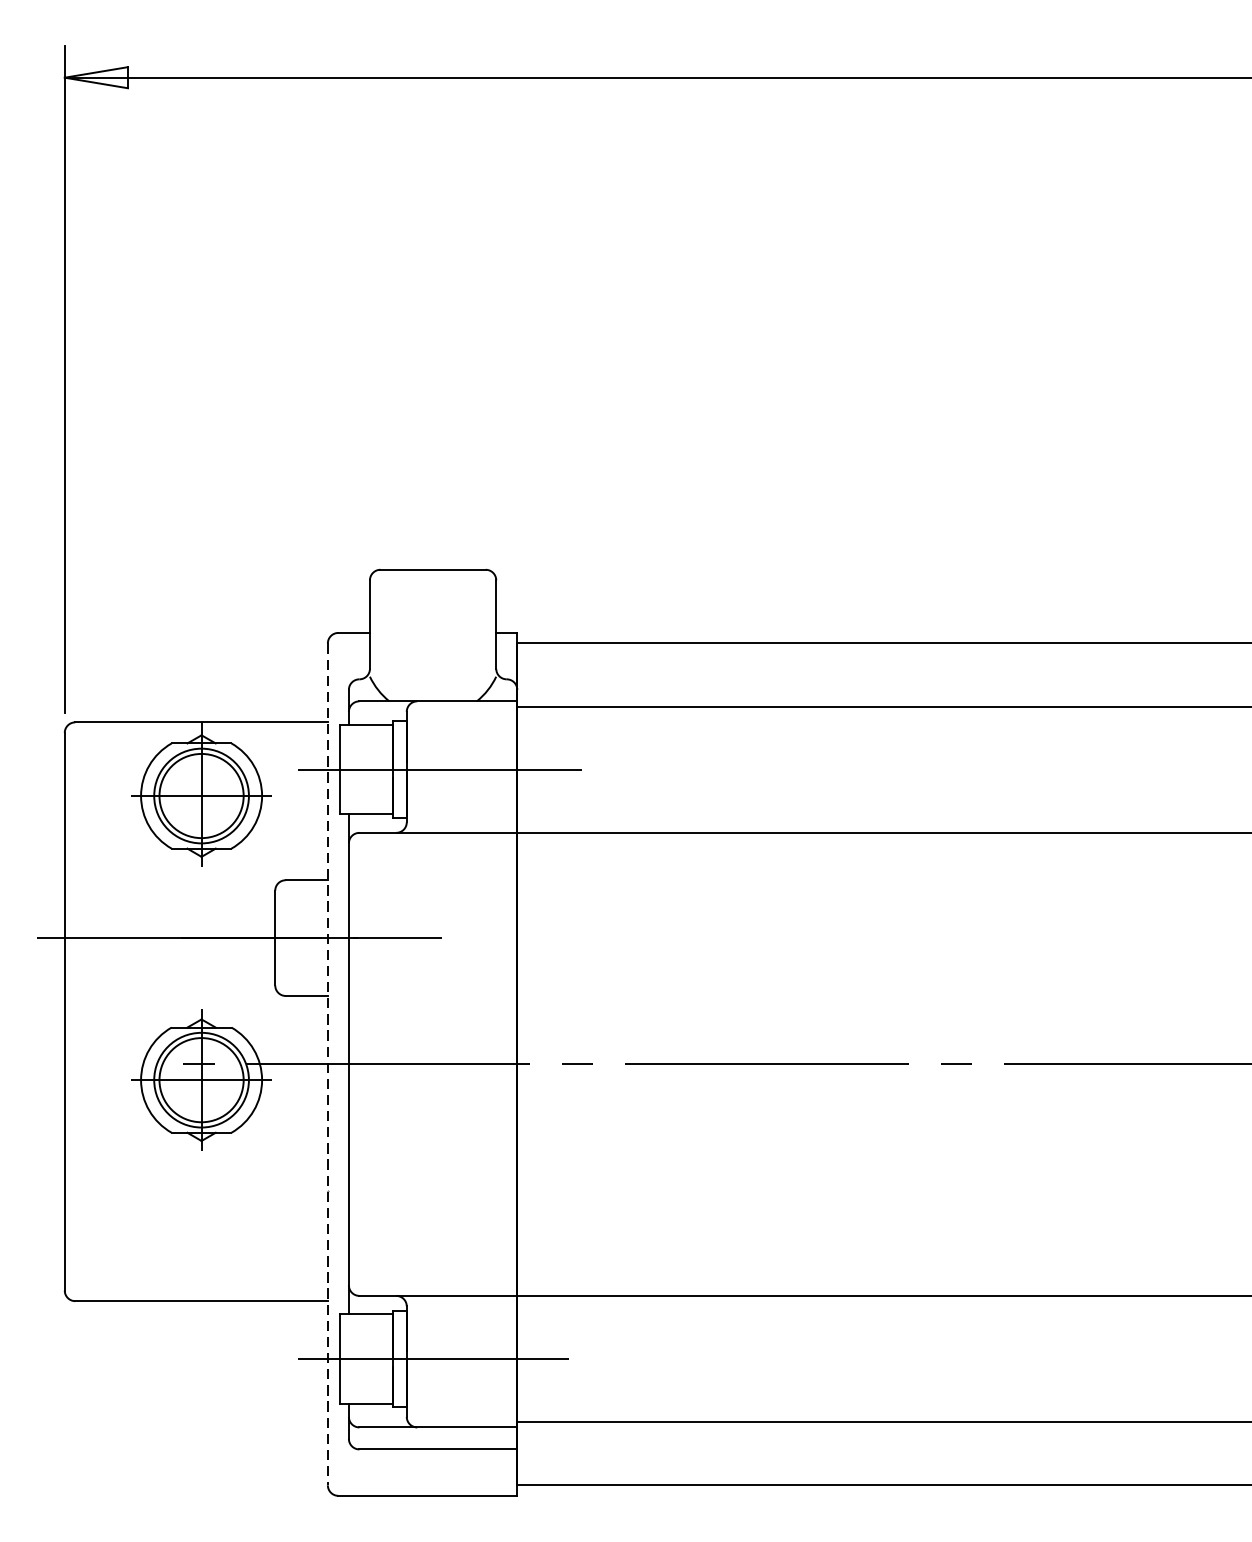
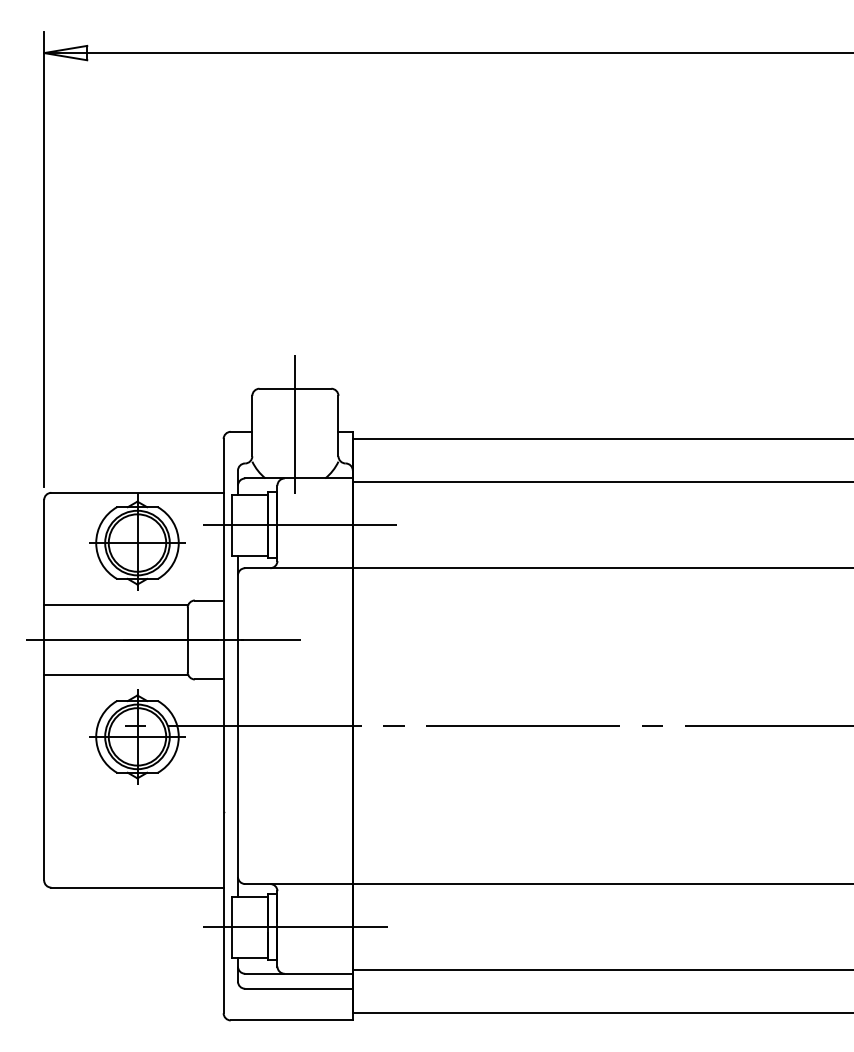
line: (433, 622) -> (295, 424), added
line: (170, 886) -> (116, 604), added
line: (170, 990) -> (116, 675), added
line: (327, 1064) -> (223, 726), dashed -> solid

